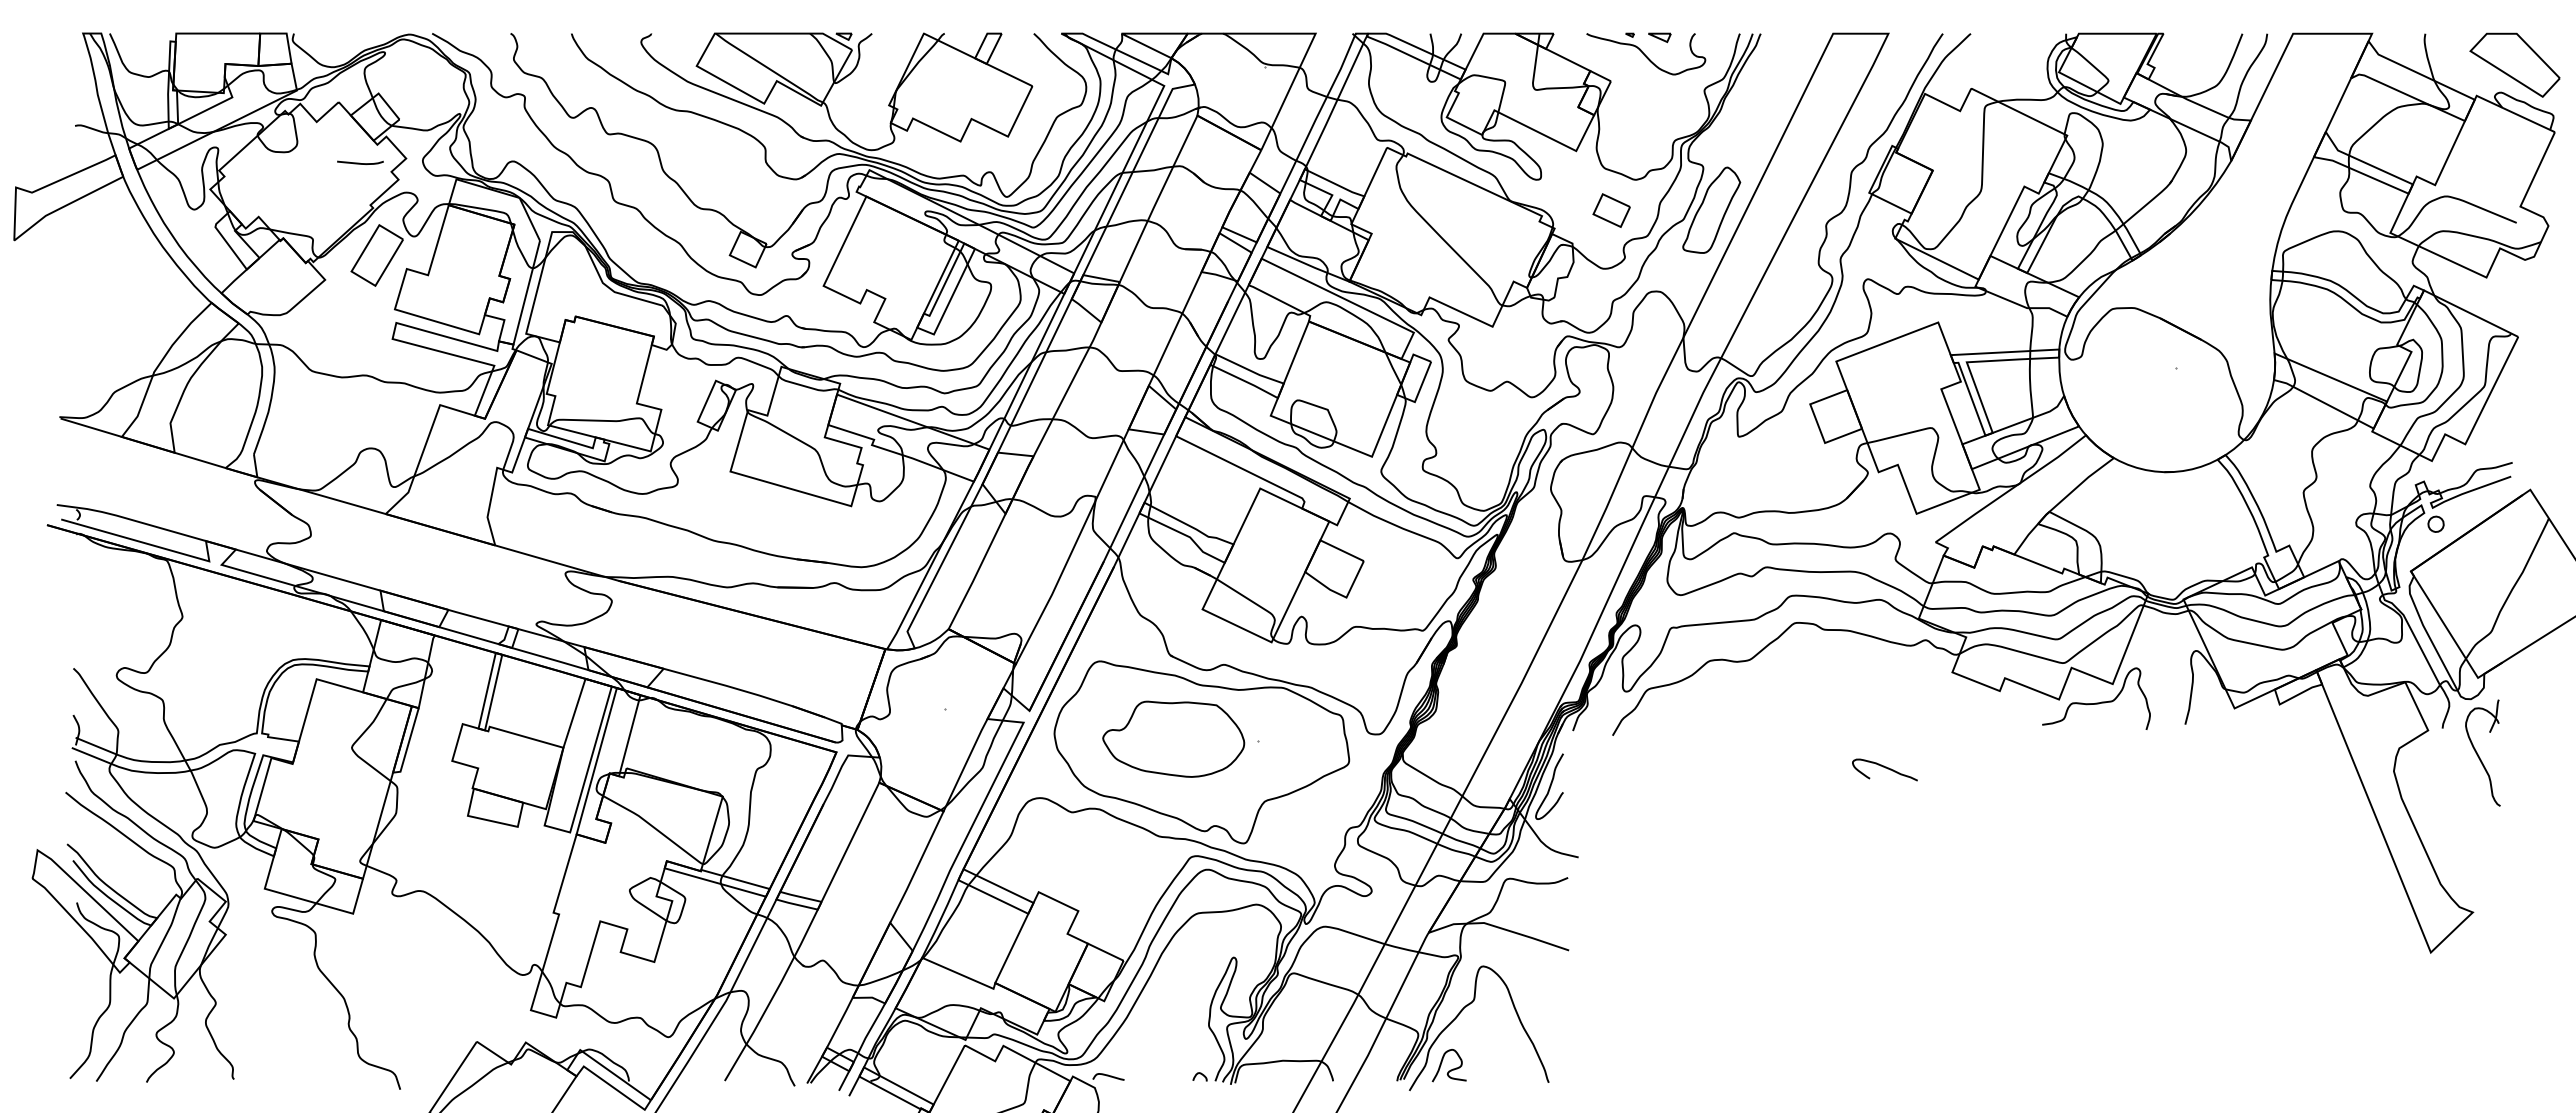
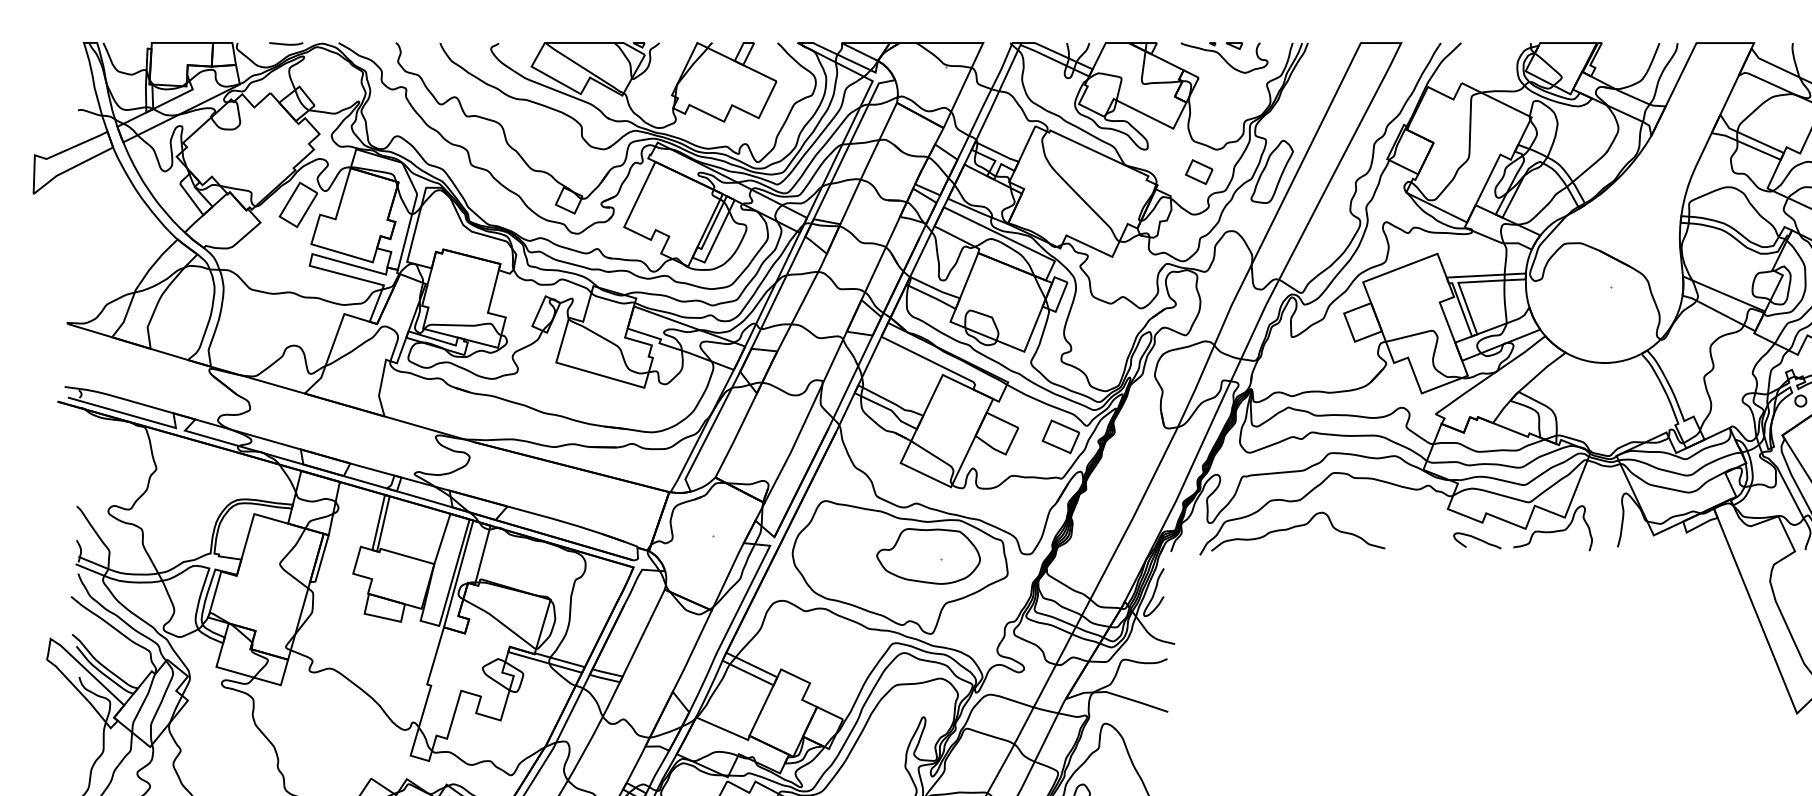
curve: (359, 162) -> (285, 43), moved
part: (1422, 573) -> (1061, 436), added
curve: (1744, 697) -> (1296, 527), added
part: (1173, 738) -> (928, 555), moved
curve: (1885, 768) -> (1477, 539), moved

